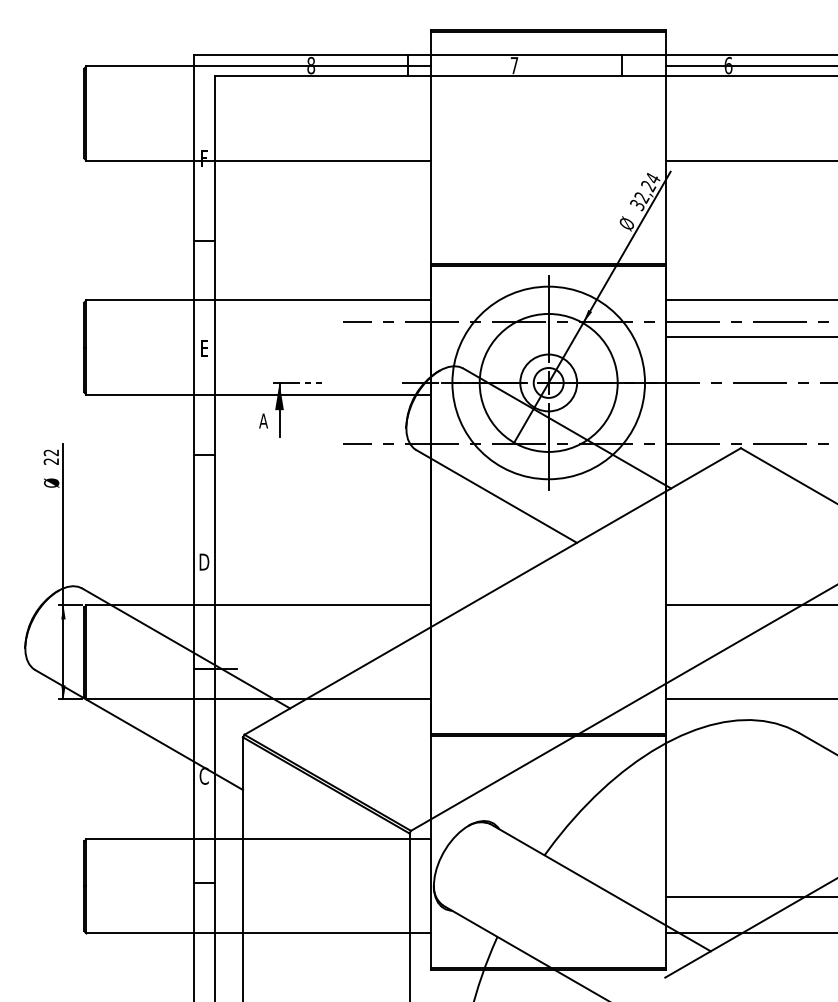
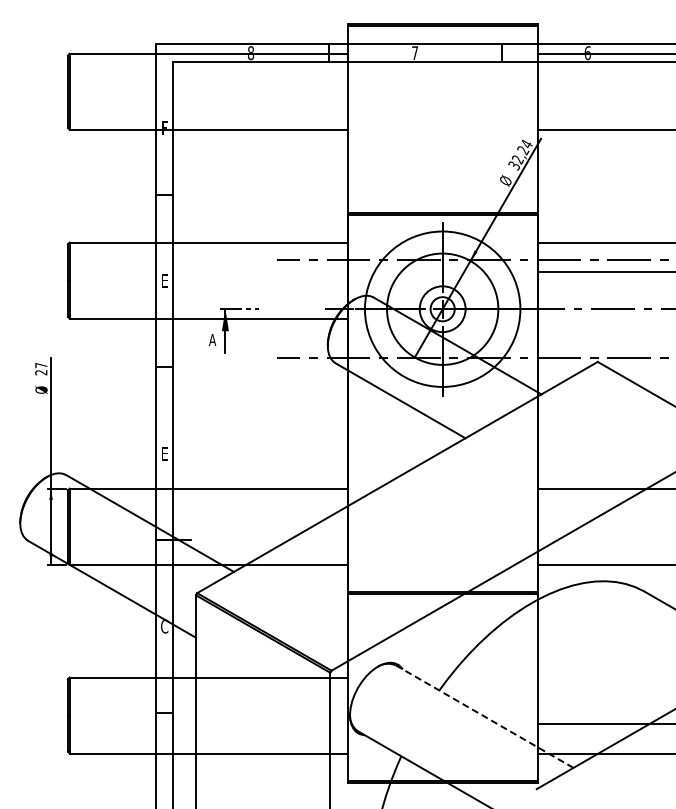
text: (51, 452) -> (41, 365), 22 -> 27
text: (204, 561) -> (164, 453), D -> E
line: (600, 887) -> (484, 716), solid -> dashed

